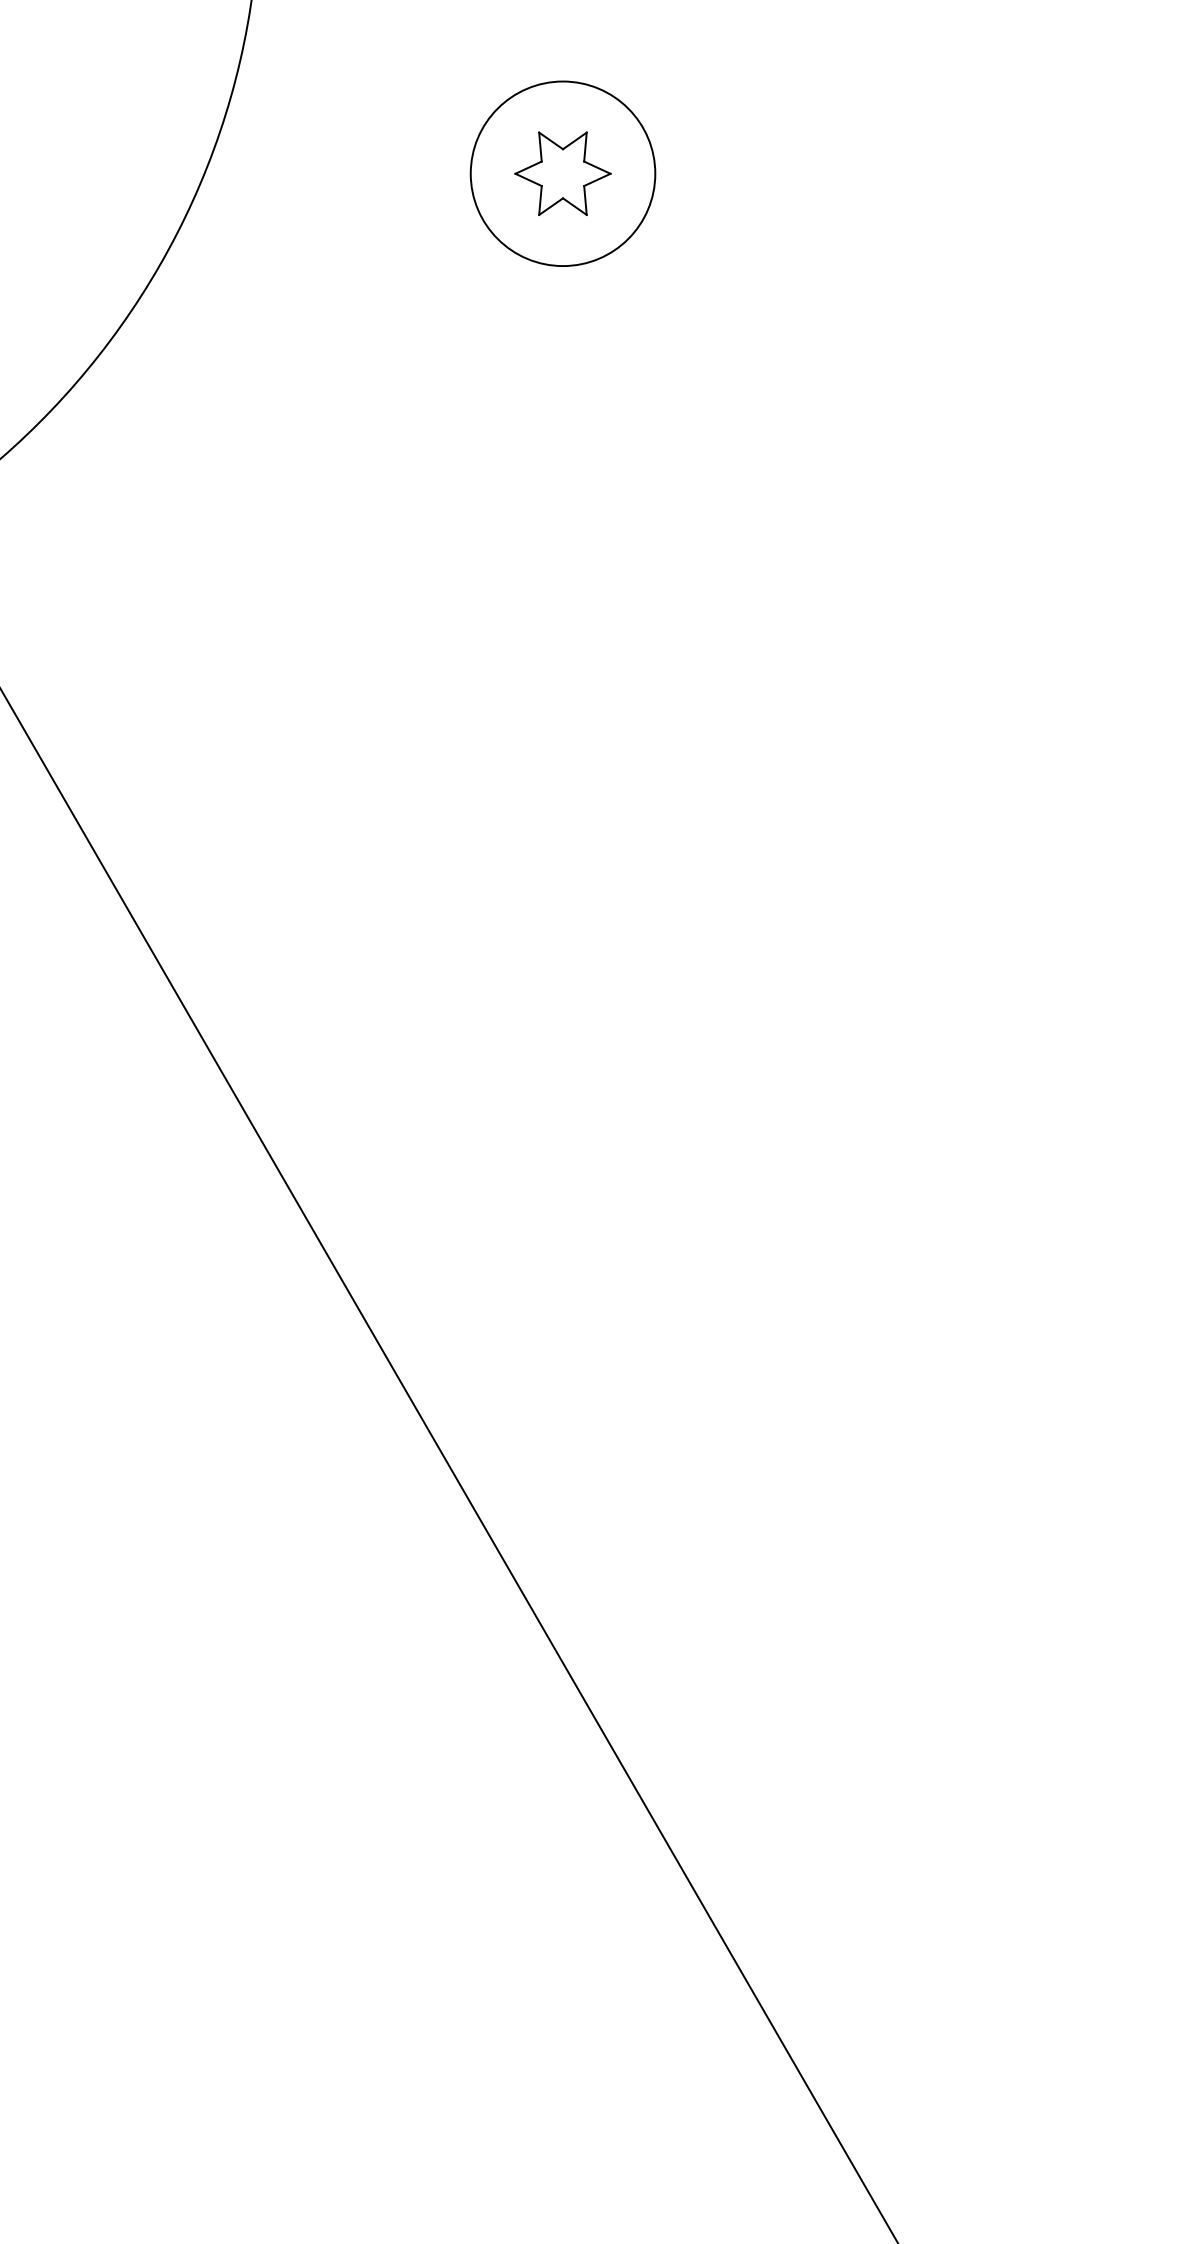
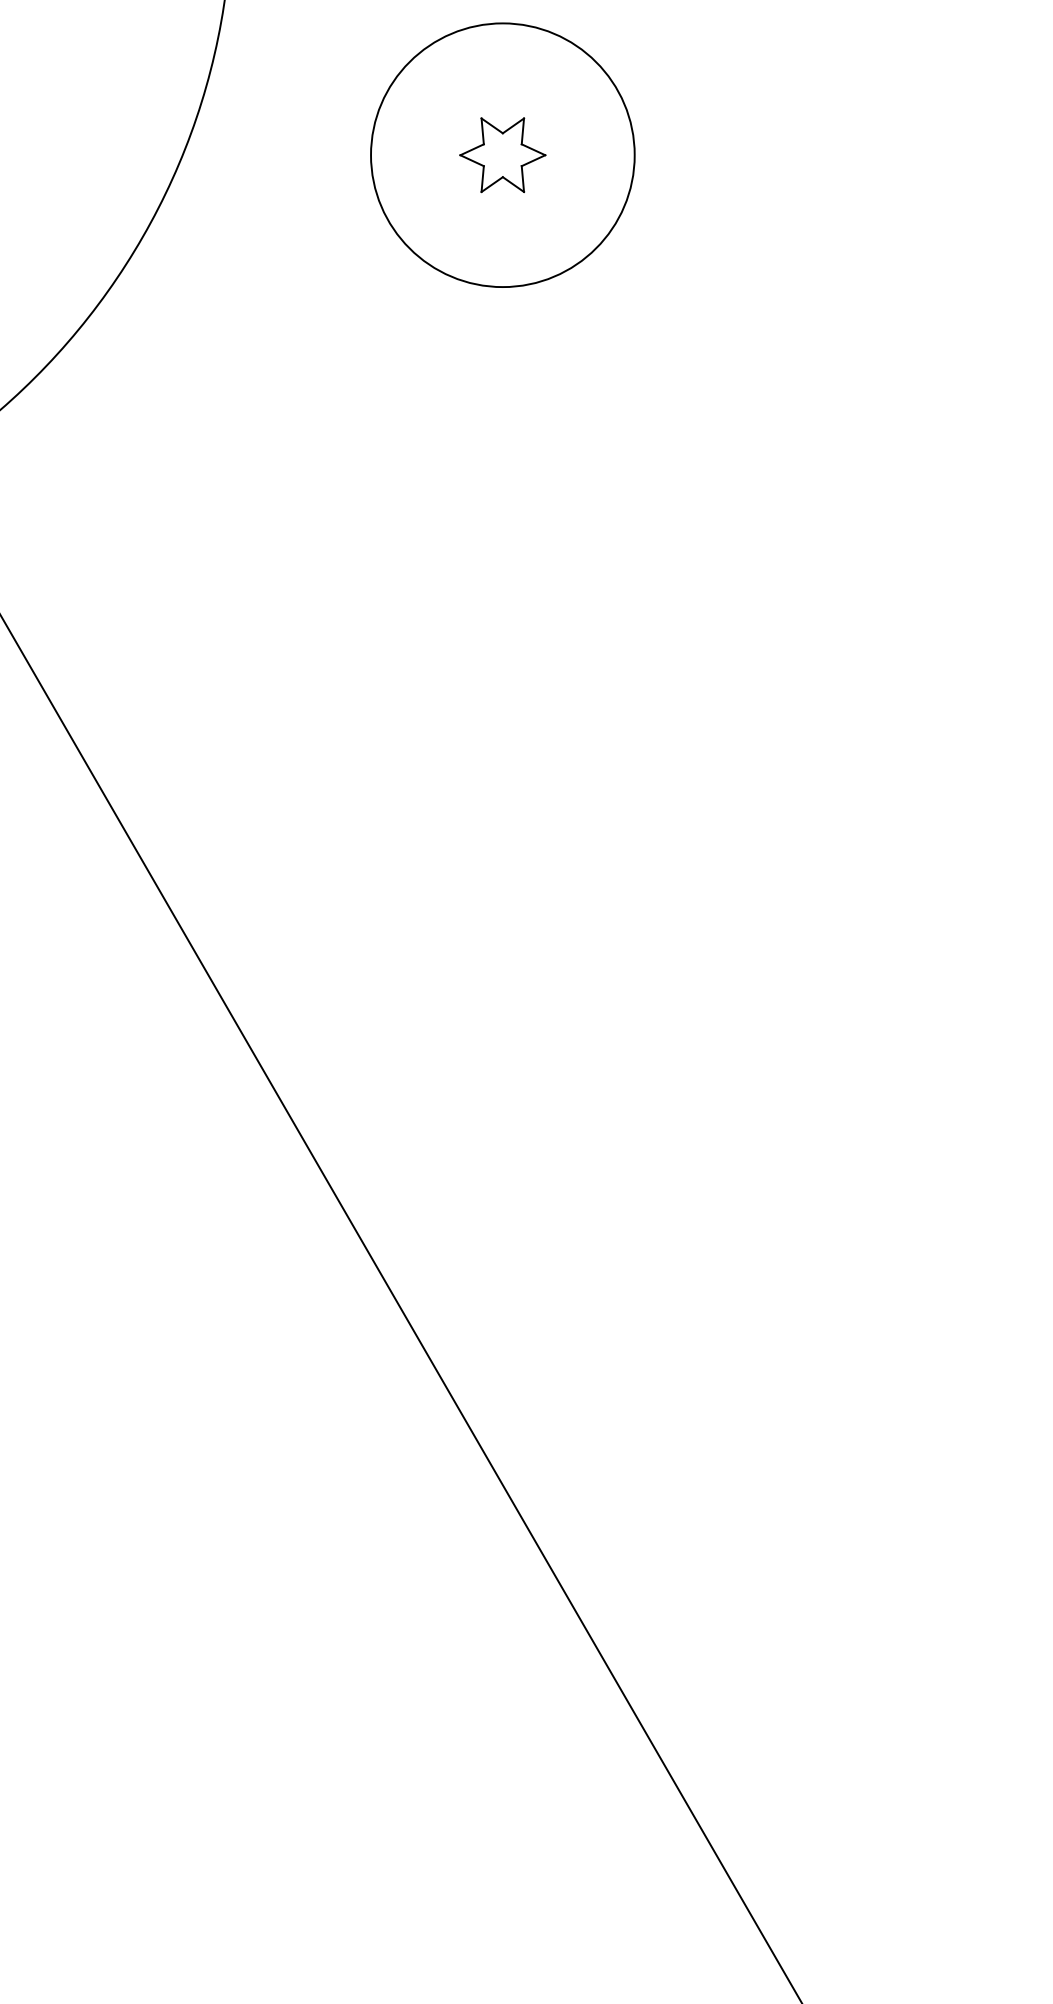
circle: (562, 172) -> (502, 154), size x1.6

